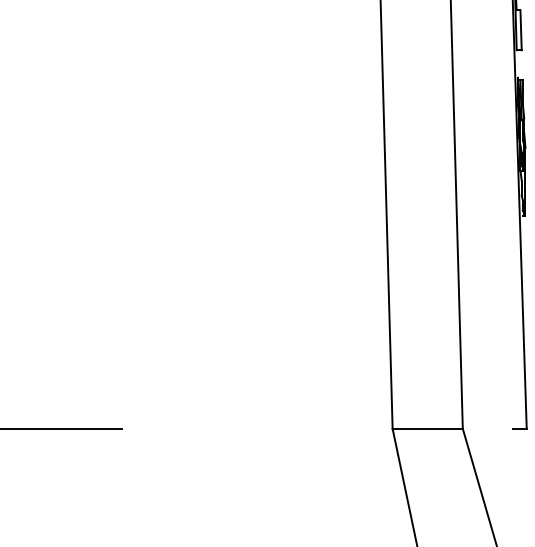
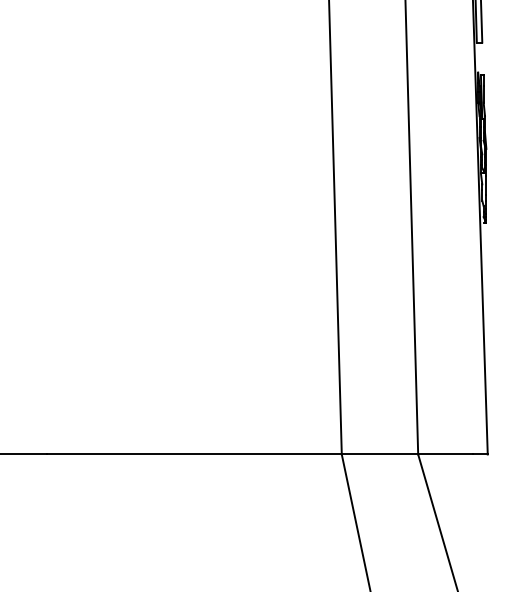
line: (256, 428) -> (193, 454), added
line: (487, 428) -> (445, 454), added

